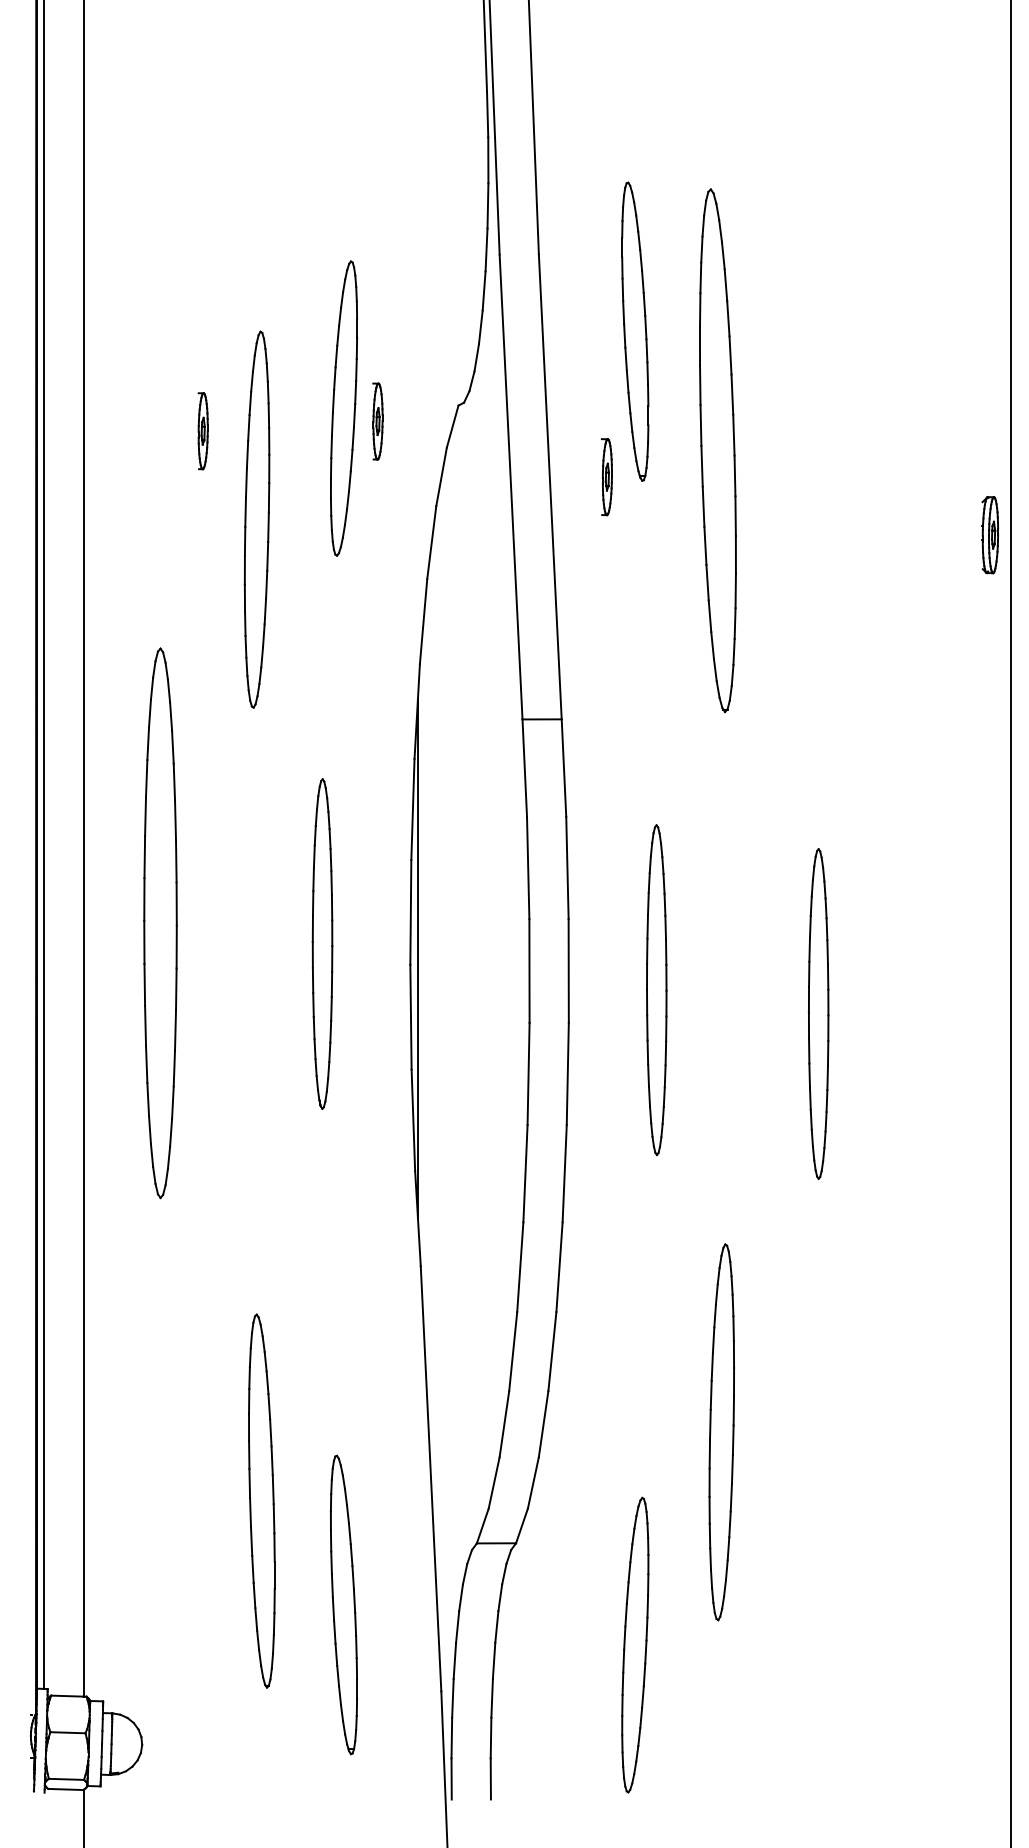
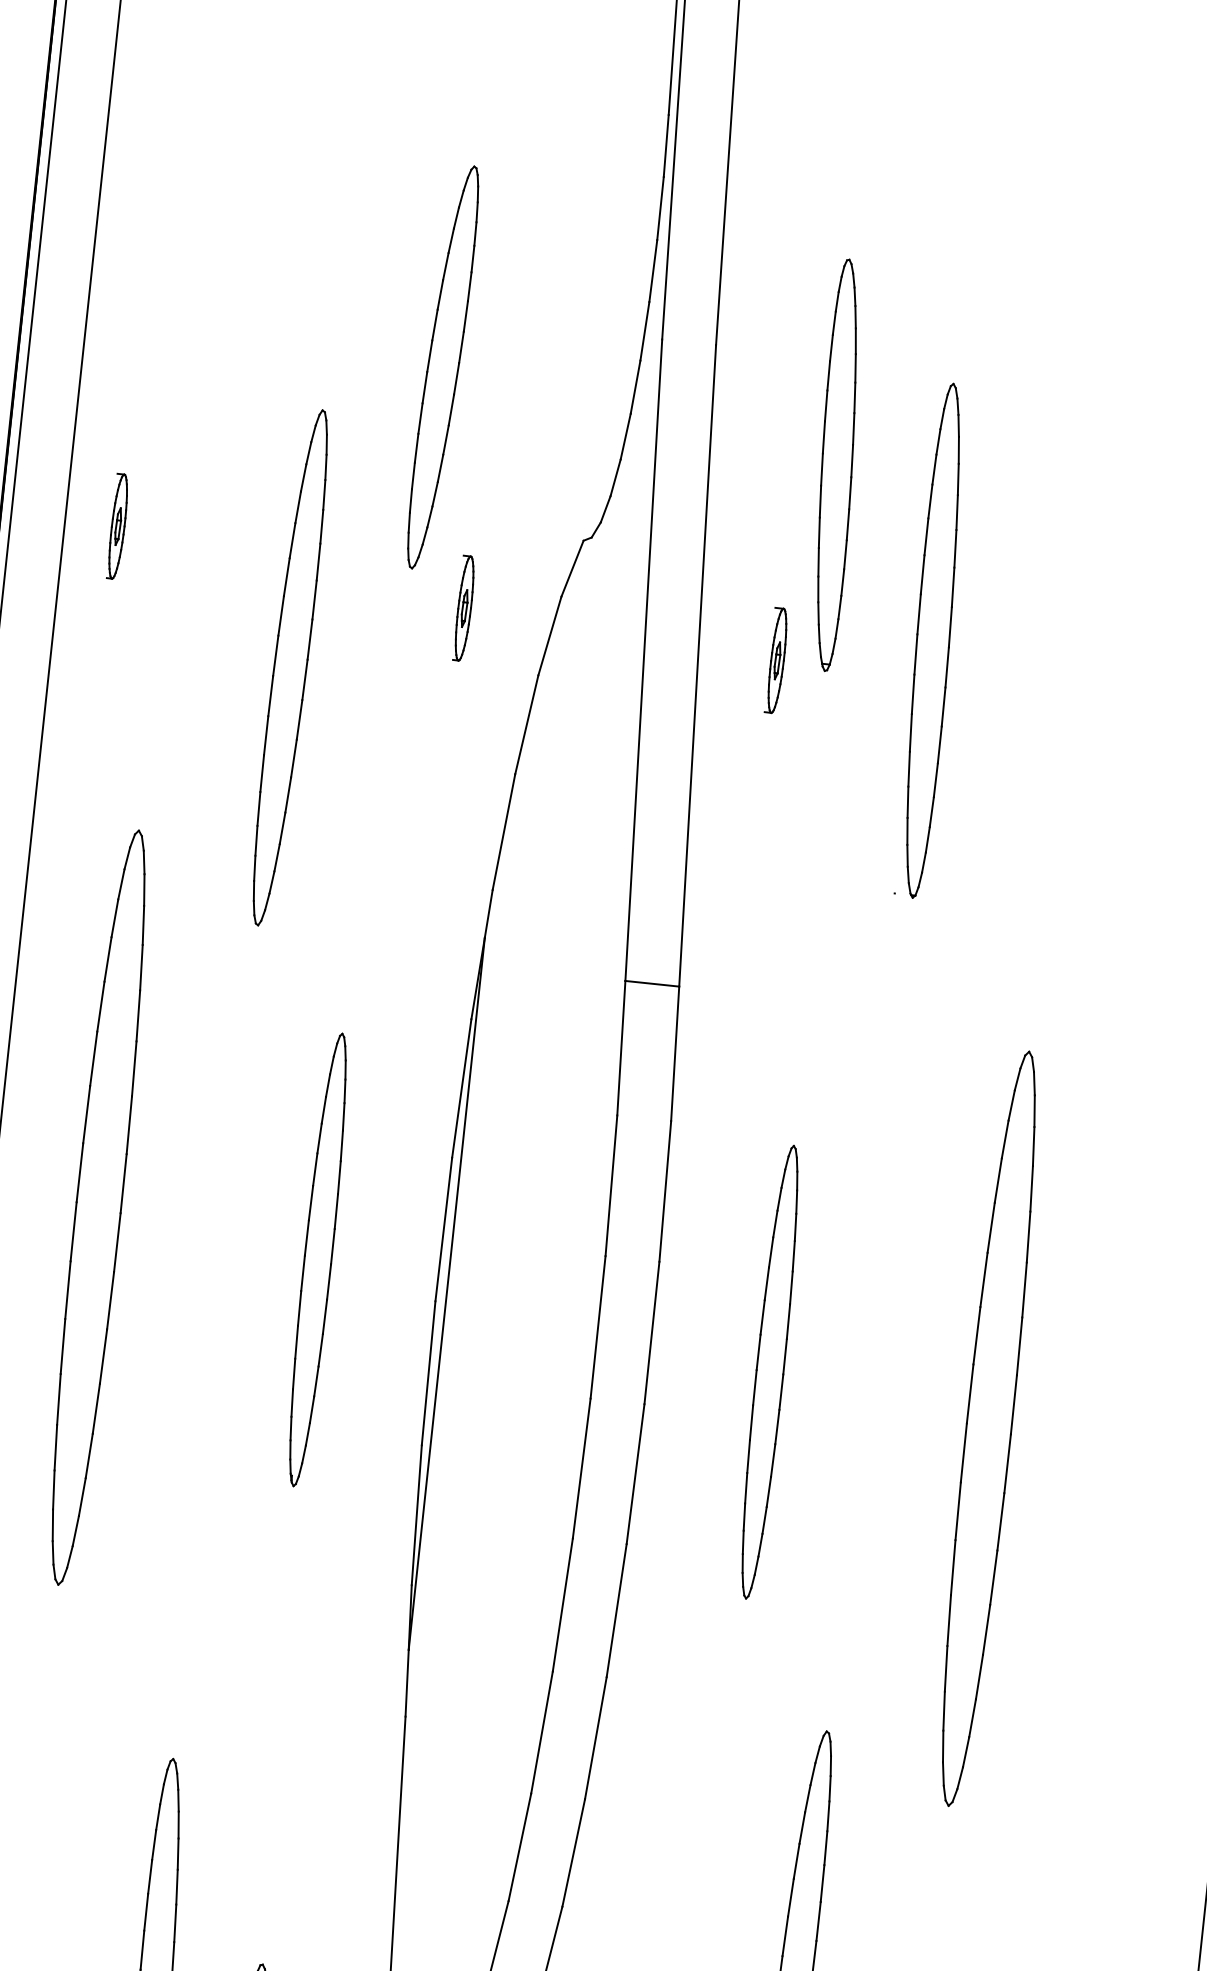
part: (343, 408) -> (442, 367), moved
part: (377, 421) -> (463, 608), moved
part: (202, 431) -> (117, 526), moved
part: (717, 450) -> (932, 640), size x0.71
part: (818, 1013) -> (988, 1428), size x1.67

